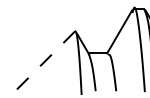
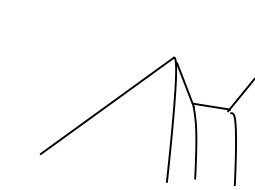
line: (45, 61) -> (107, 106), dashed -> solid

